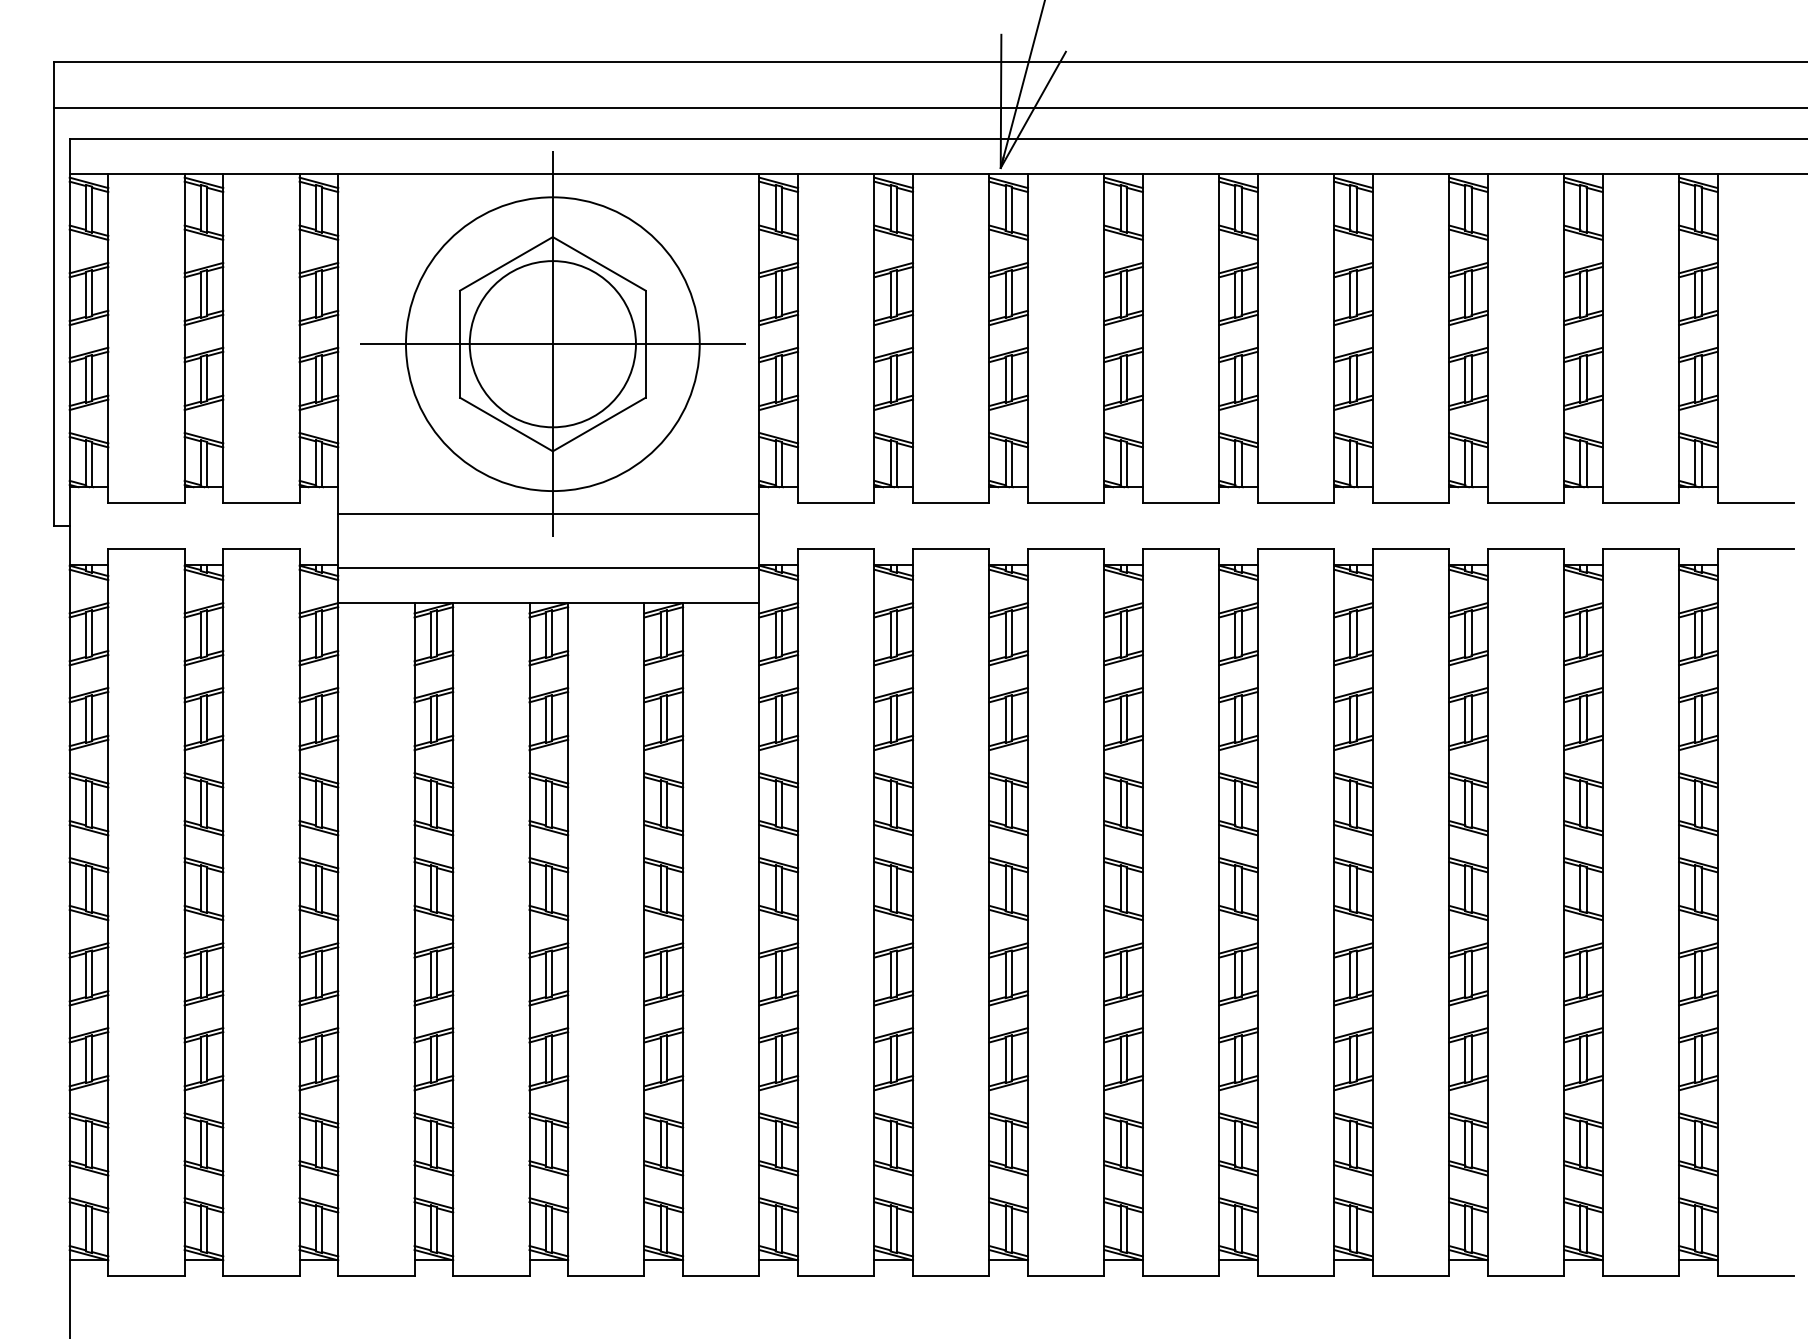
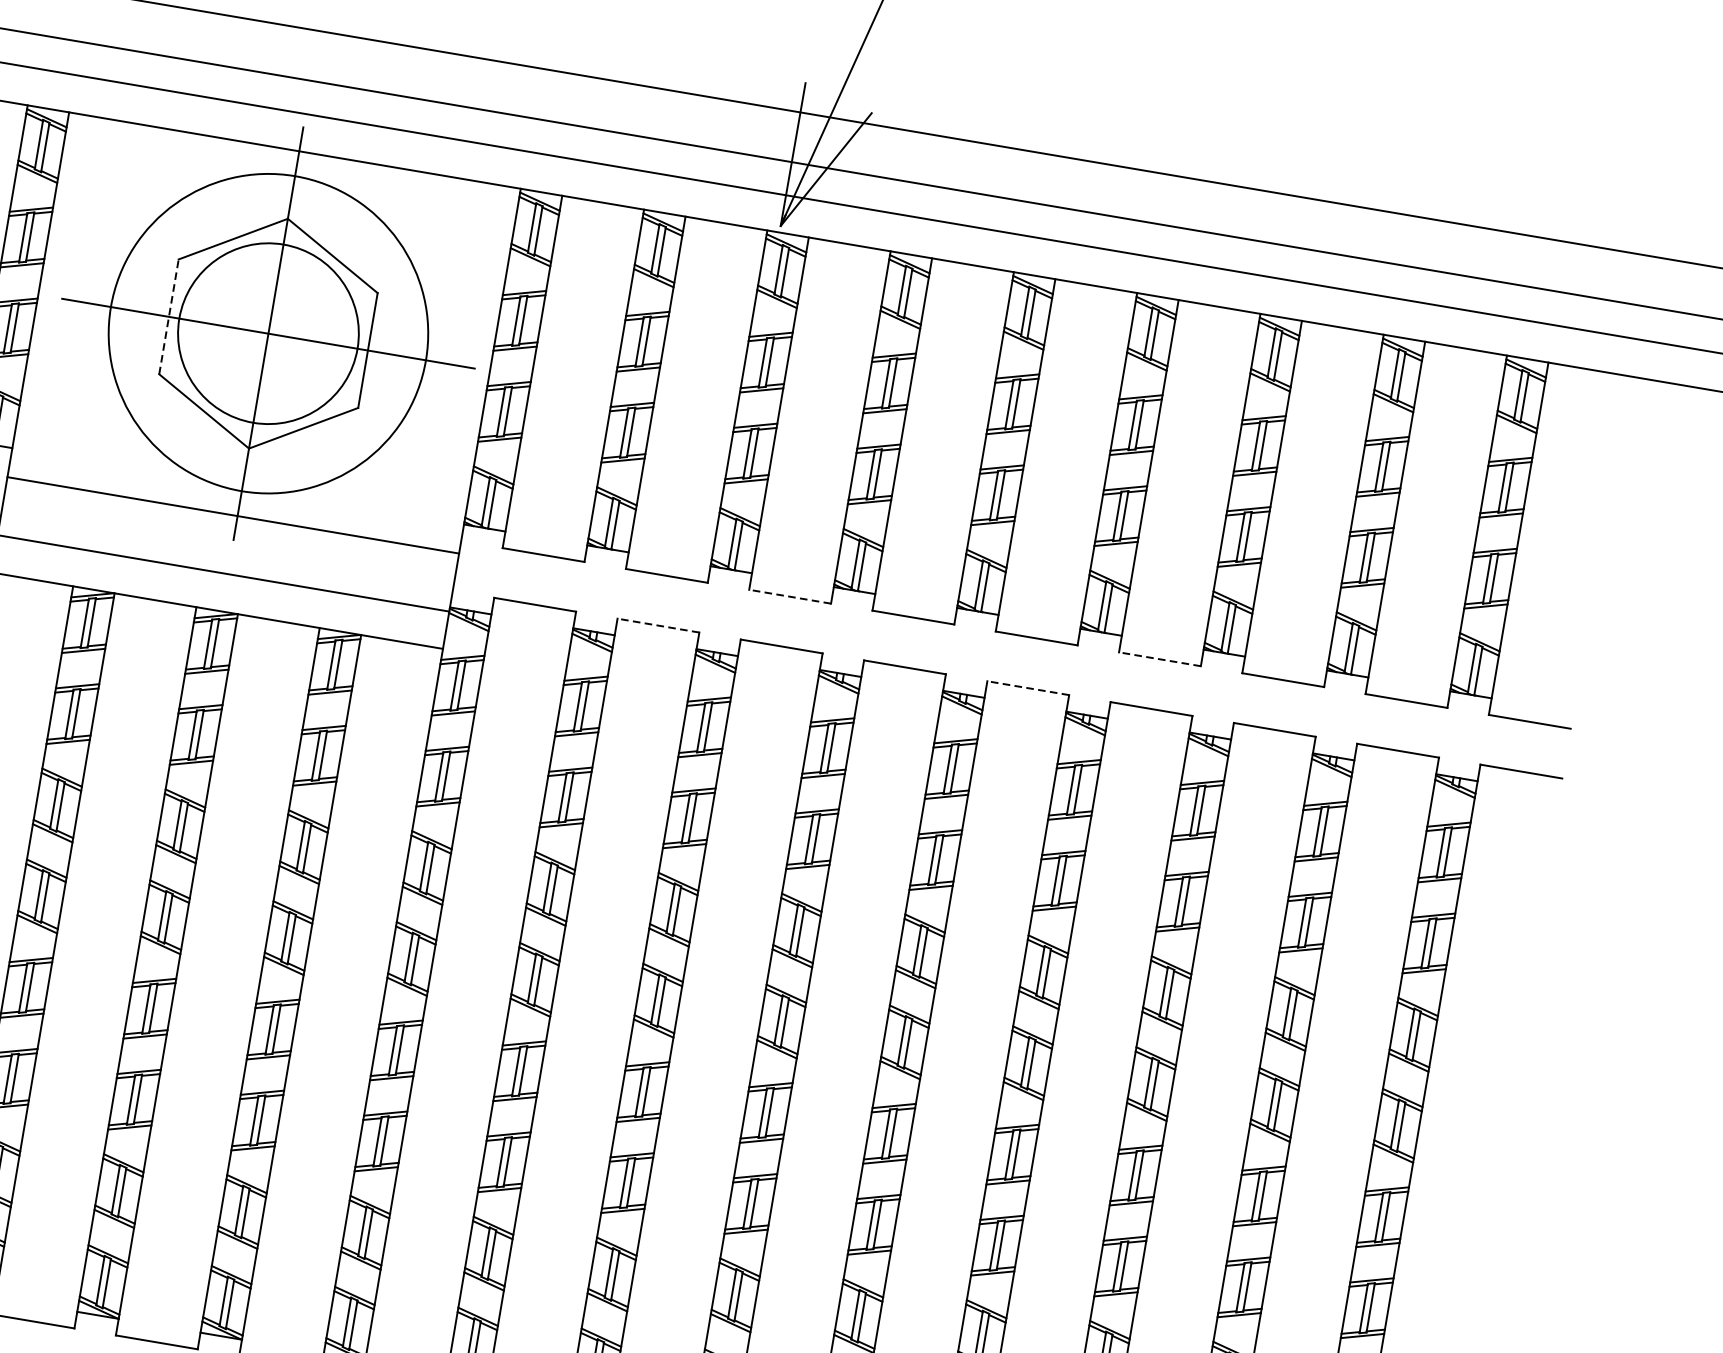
line: (460, 344) -> (169, 317), solid -> dashed
line: (1065, 502) -> (789, 596), solid -> dashed
line: (1410, 502) -> (1159, 659), solid -> dashed
line: (950, 549) -> (657, 625), solid -> dashed
line: (1295, 549) -> (1027, 688), solid -> dashed

